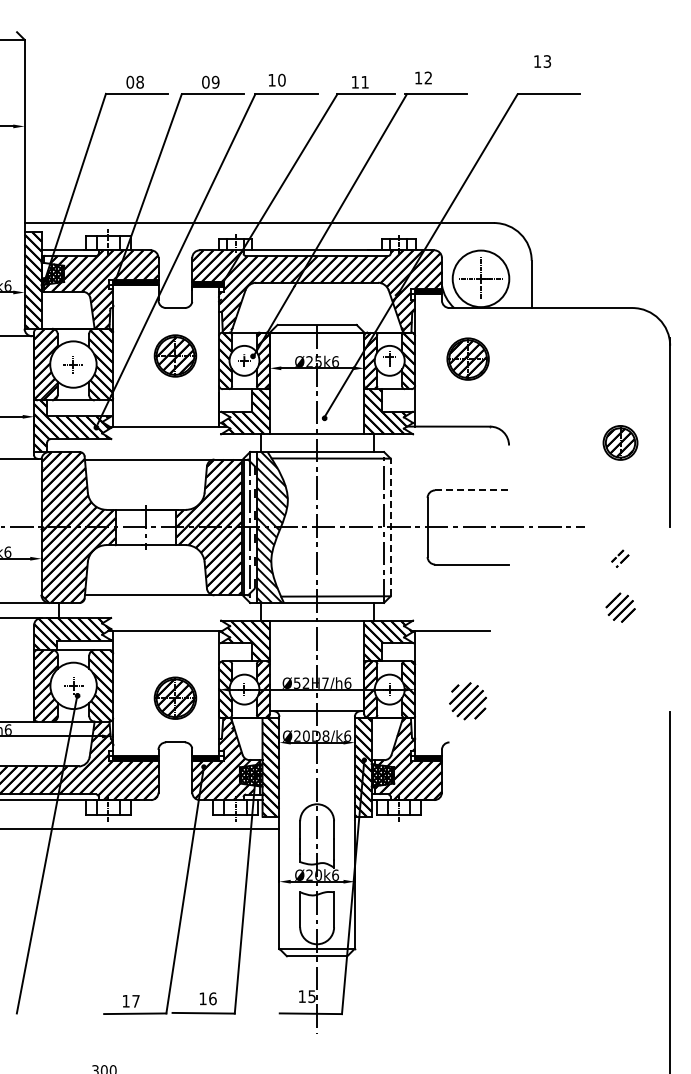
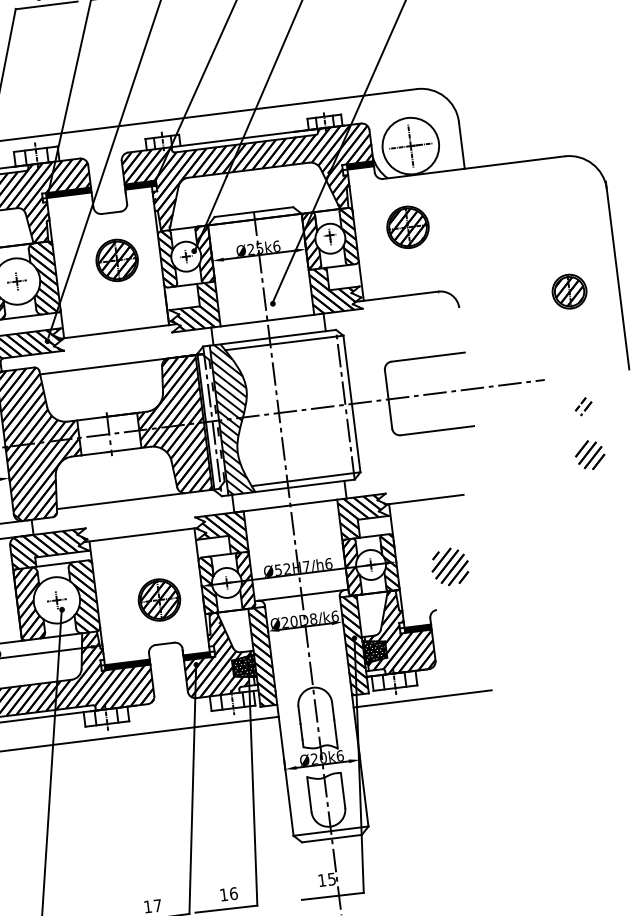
line: (472, 490) -> (428, 357), dashed -> solid
line: (390, 527) -> (351, 404), dashed -> solid
line: (423, 828) -> (421, 698), added

